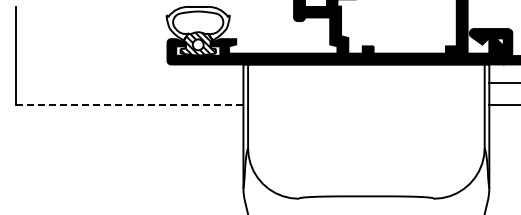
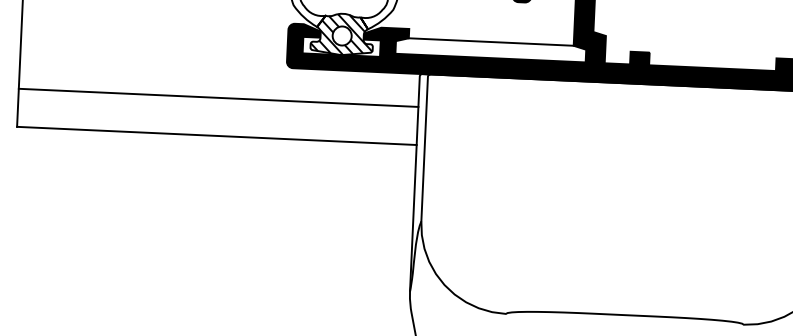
line: (283, 44) -> (491, 42), added
line: (129, 83) -> (218, 98), added
line: (129, 104) -> (216, 135), dashed -> solid

